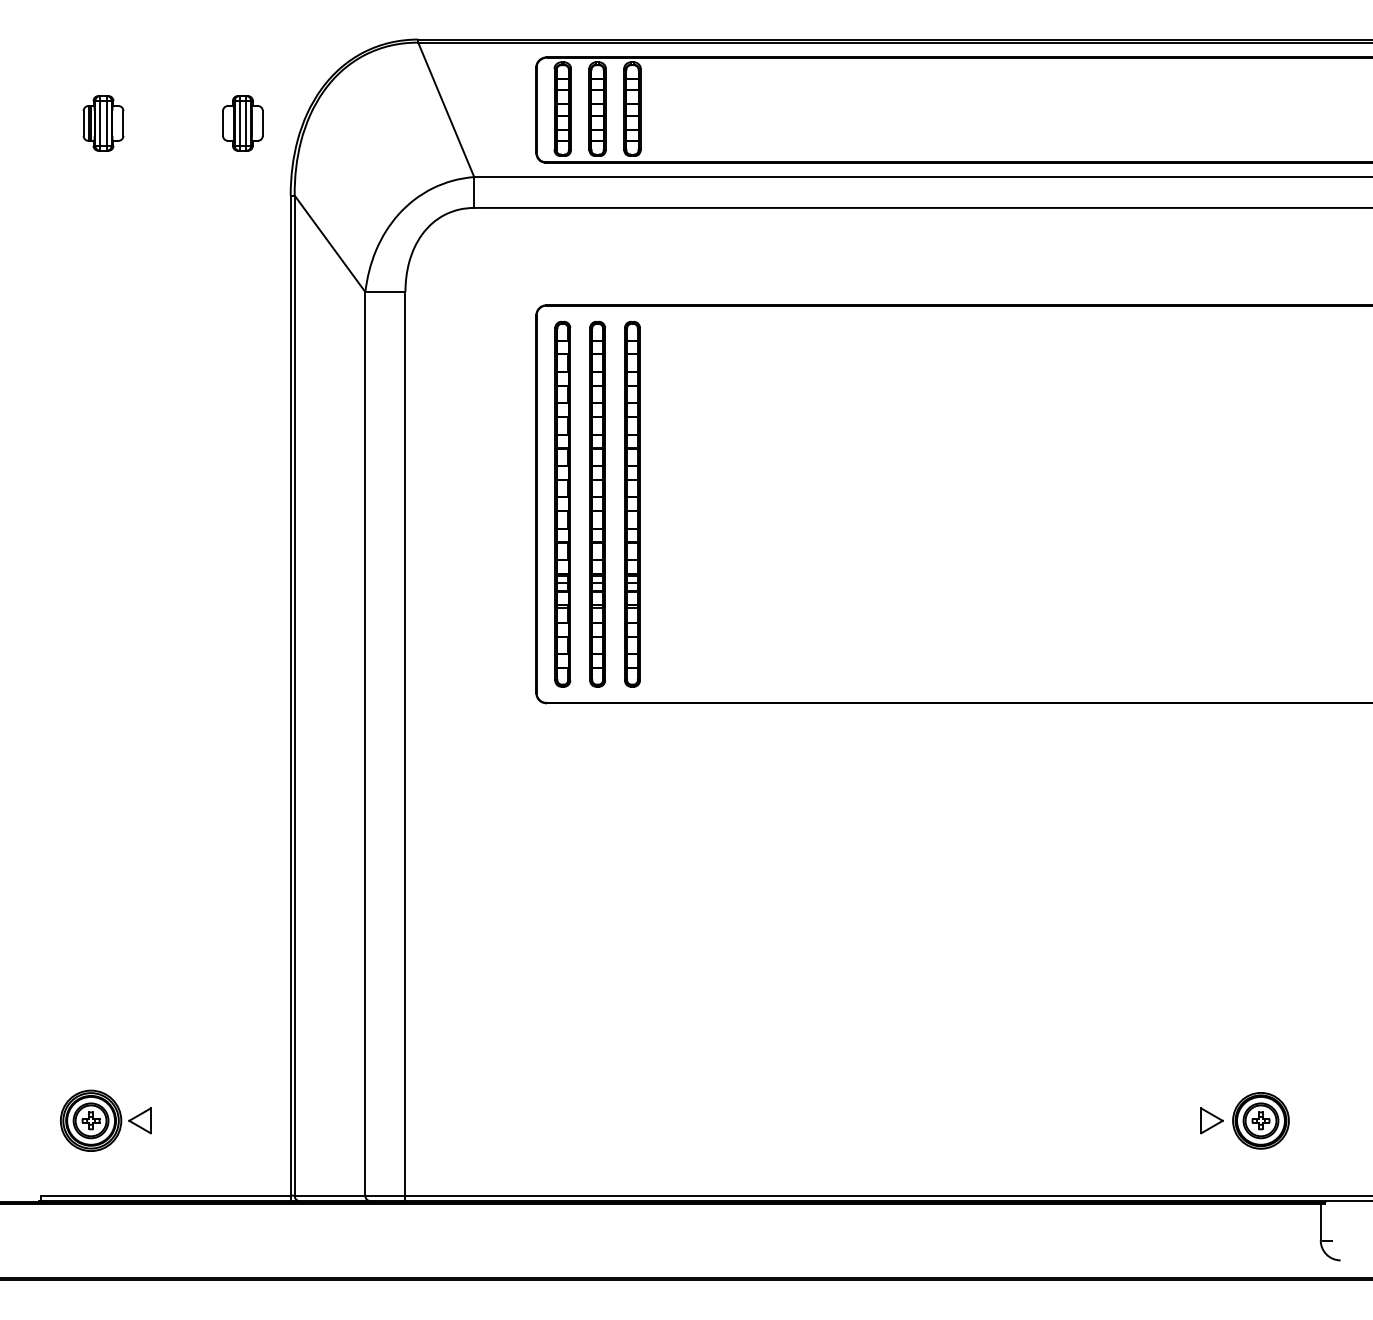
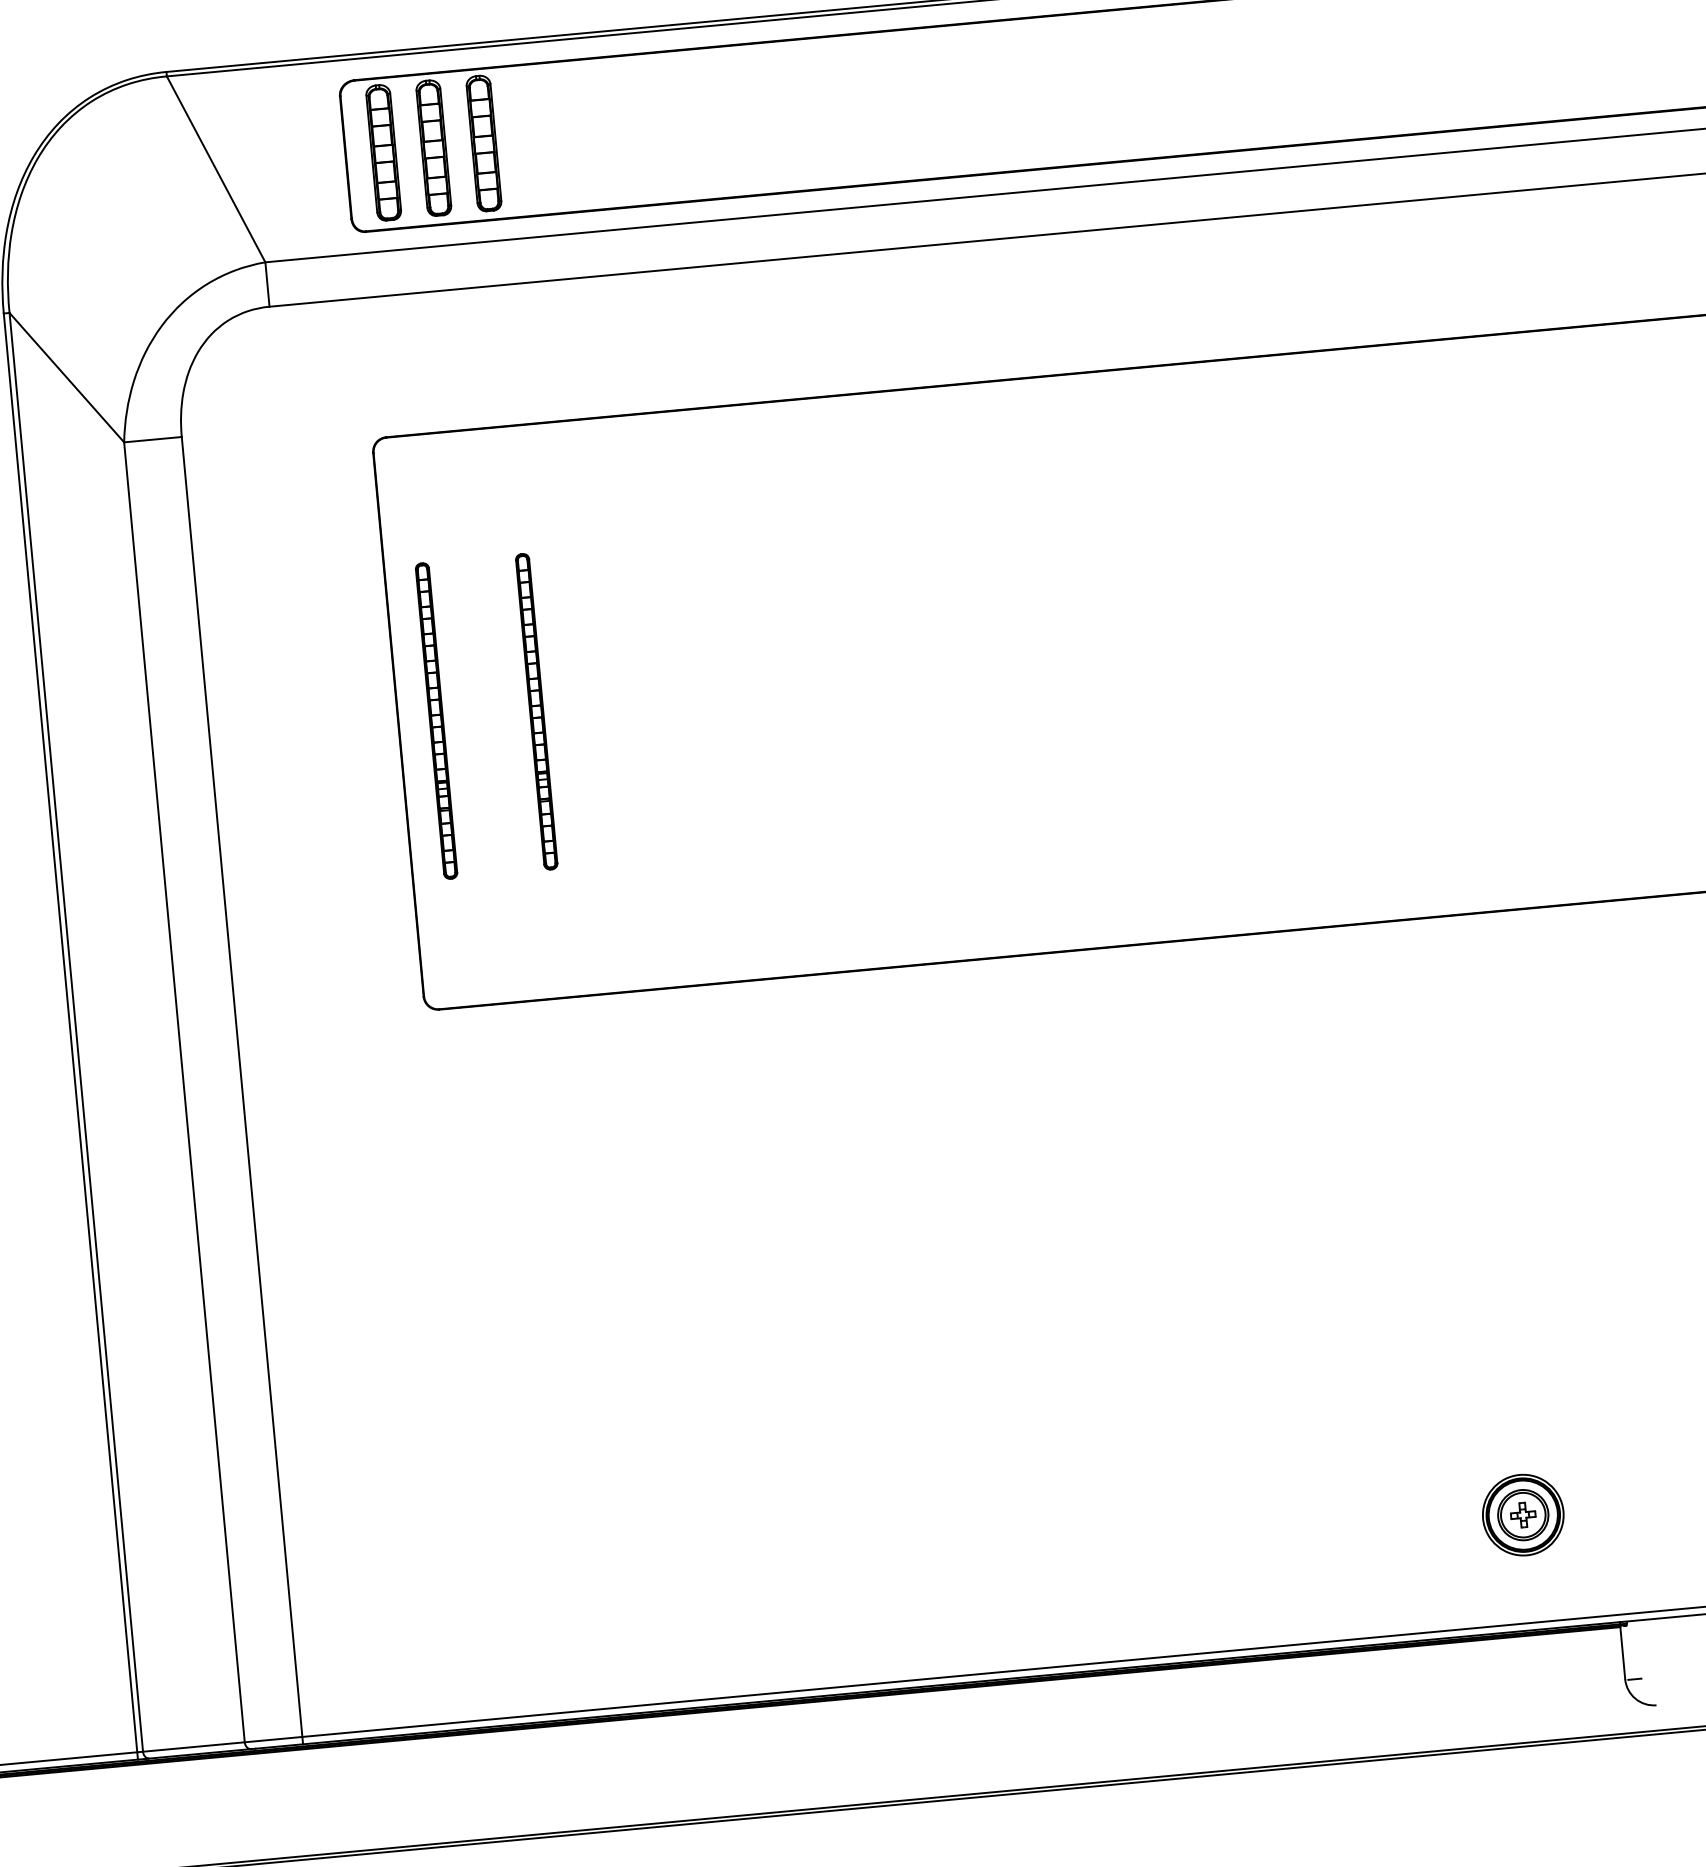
part: (562, 503) -> (435, 720), size x0.6
part: (597, 503) -> (486, 715), removed
part: (632, 503) -> (536, 710), size x0.6
part: (1211, 1120) -> (1452, 1521), removed

